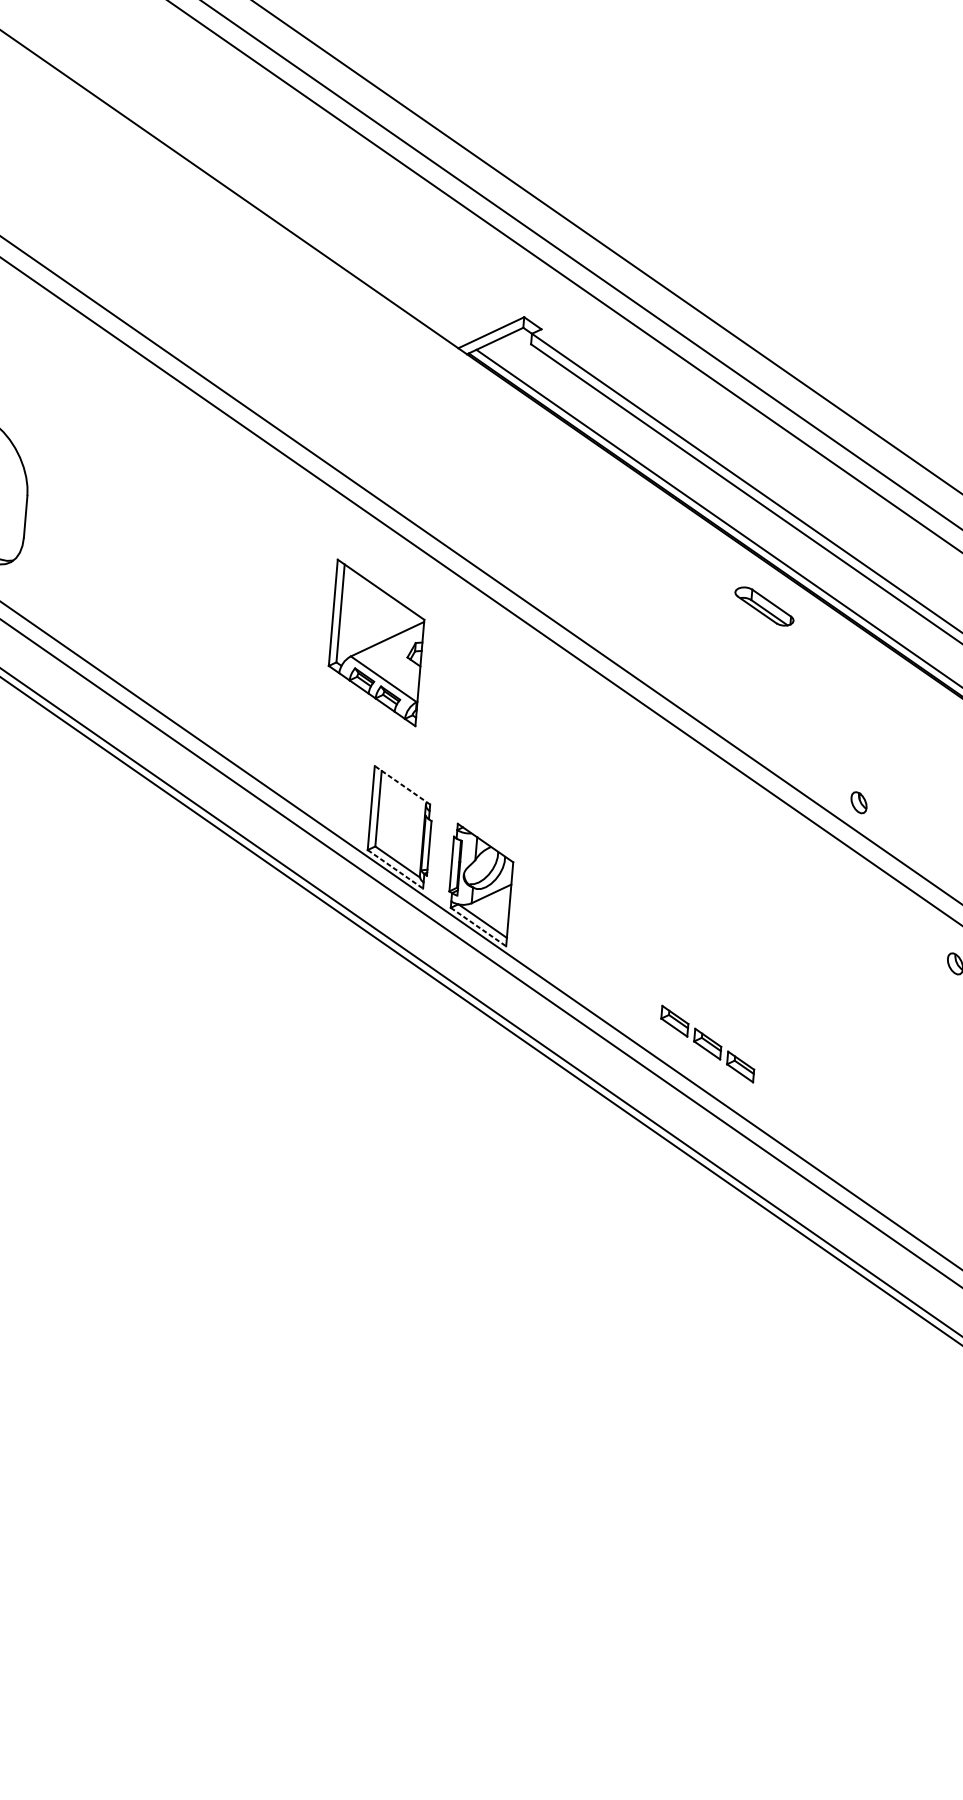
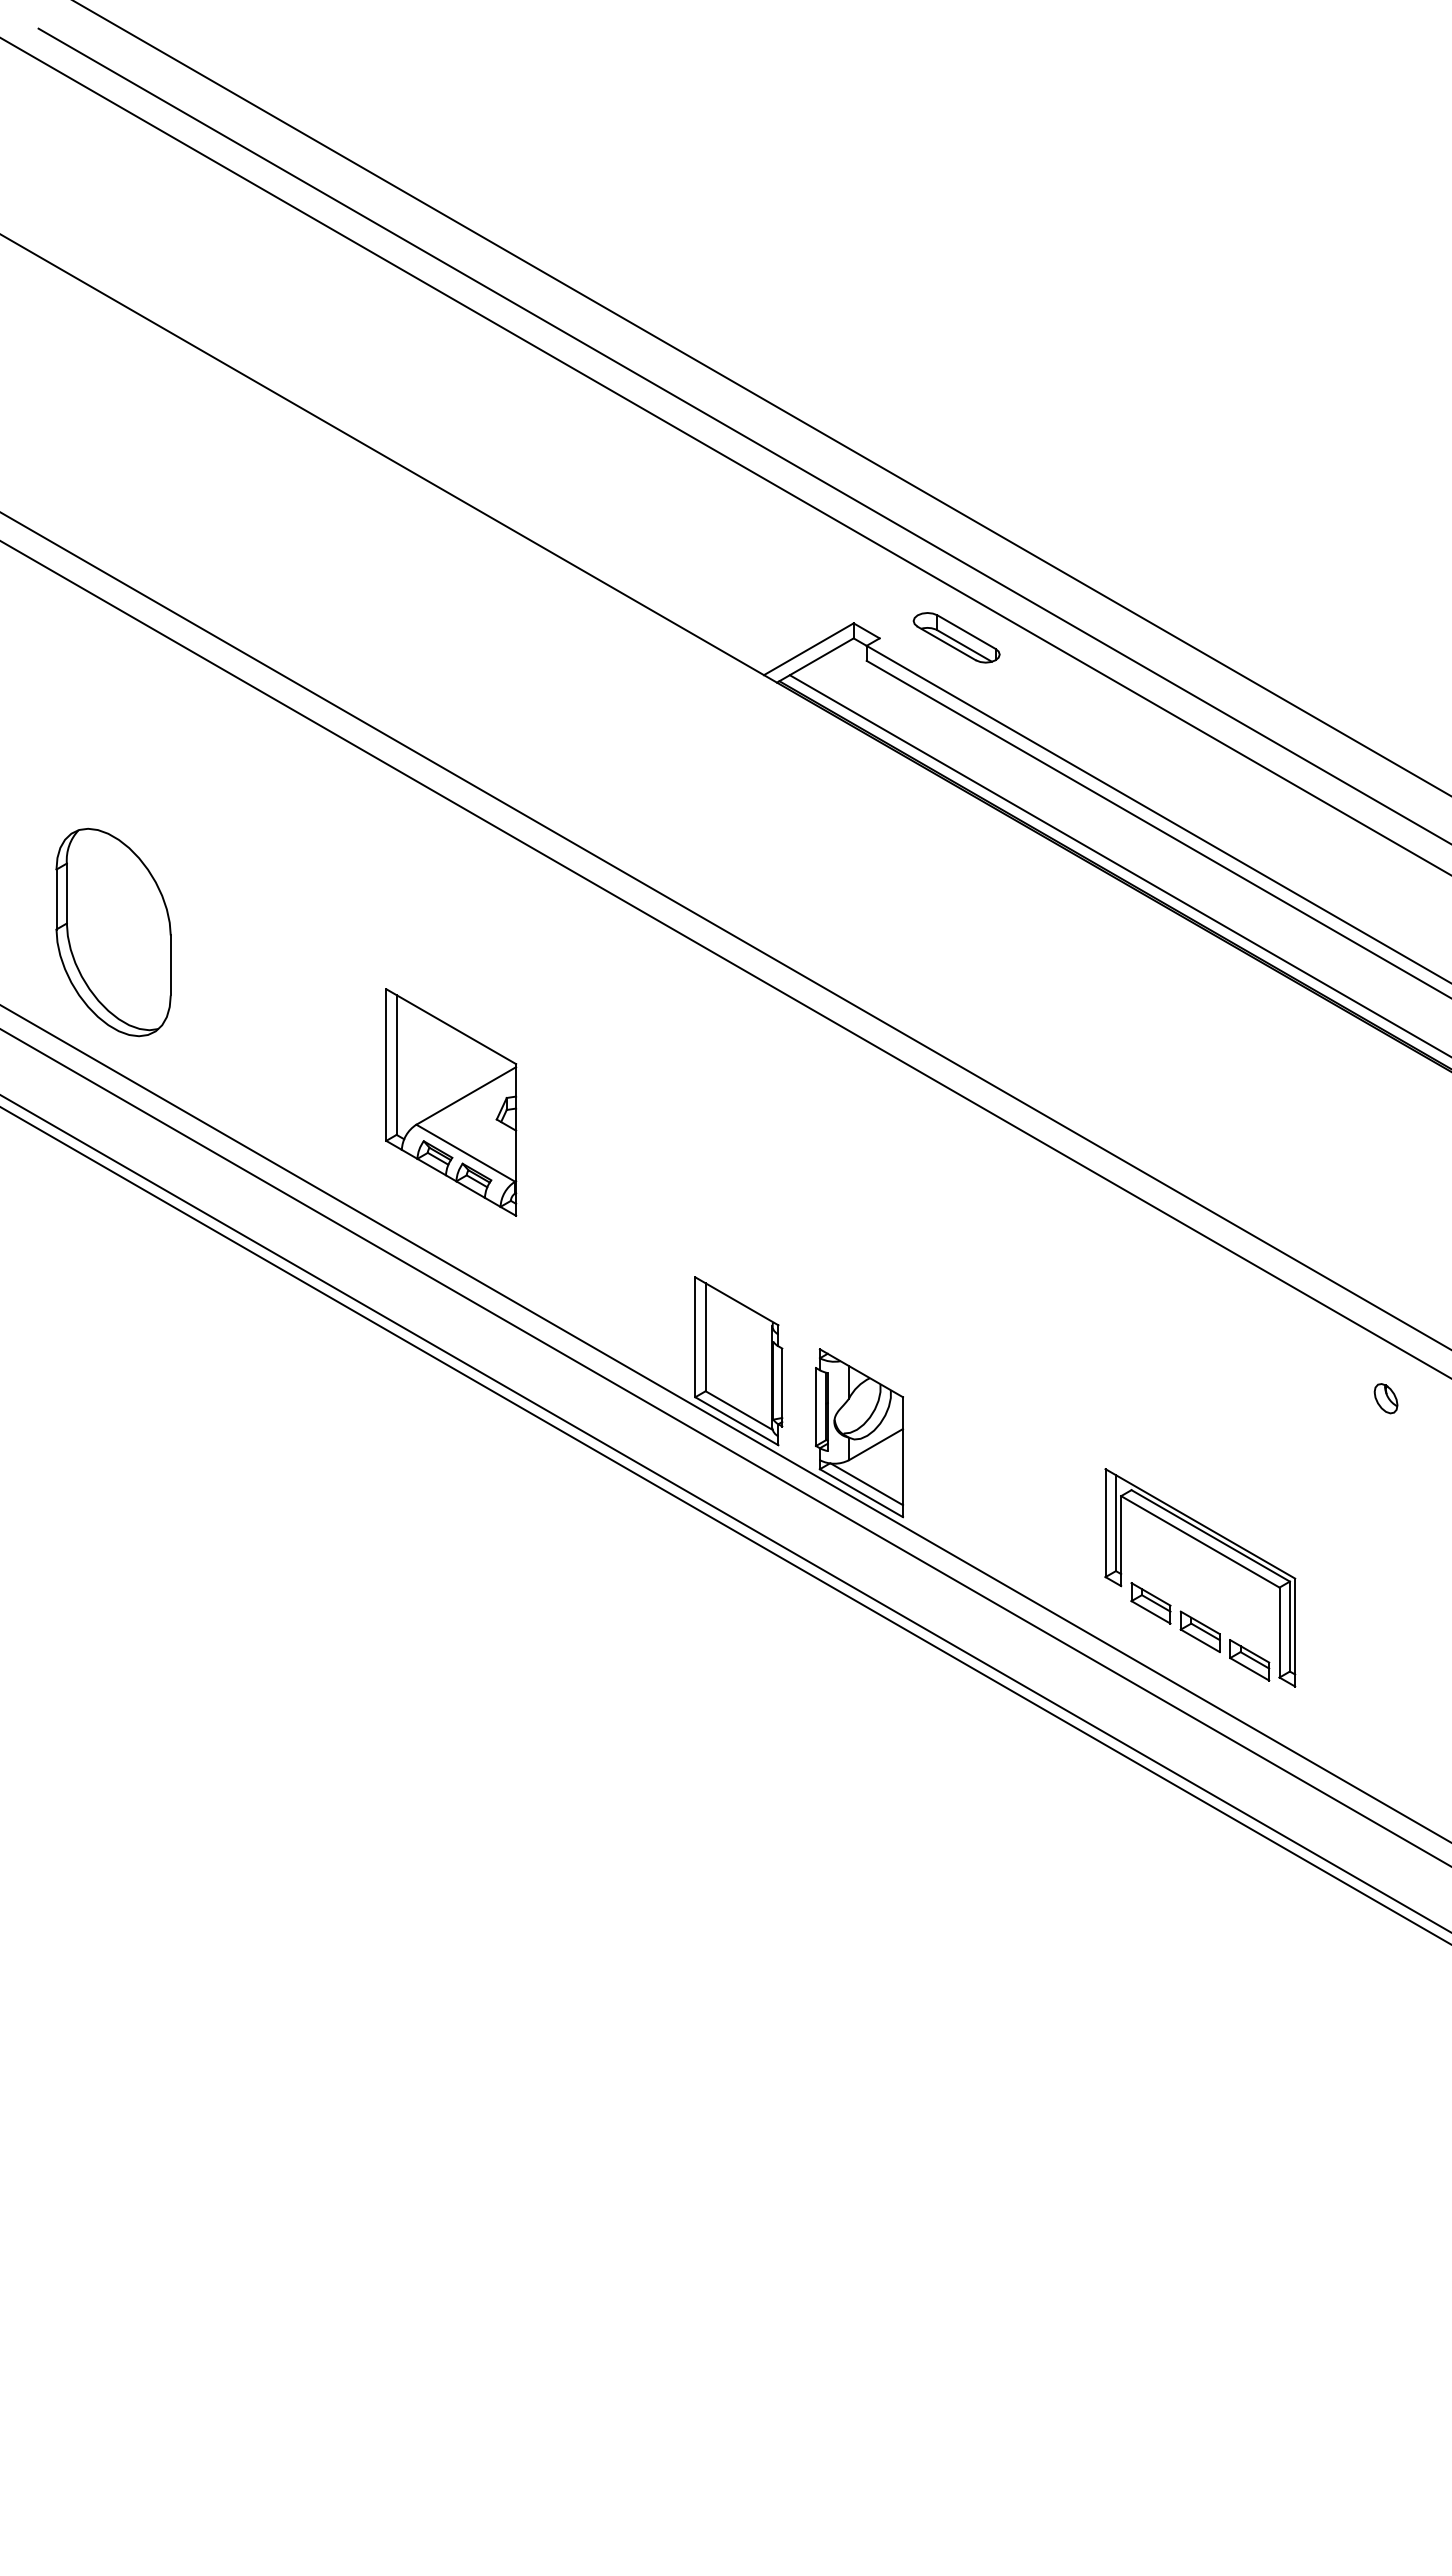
part: (764, 606) -> (956, 637), moved
part: (376, 642) -> (451, 1102), moved
line: (402, 785) -> (736, 1301), dashed -> solid
part: (858, 802) -> (1385, 1398), moved
line: (395, 869) -> (736, 1421), dashed -> solid
line: (478, 927) -> (861, 1493), dashed -> solid
part: (722, 988) -> (1214, 1551), added

